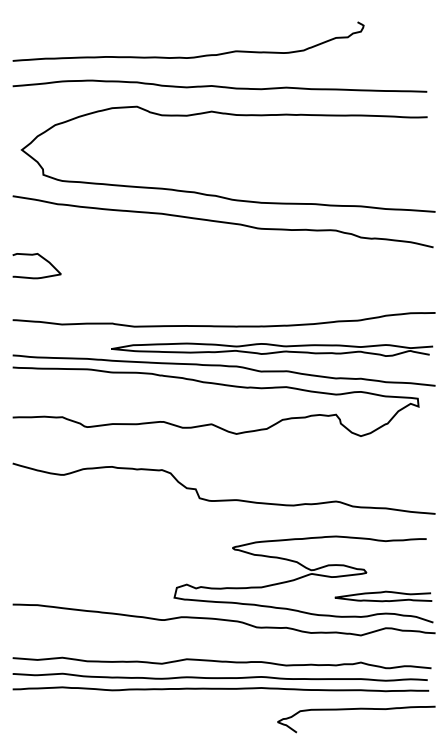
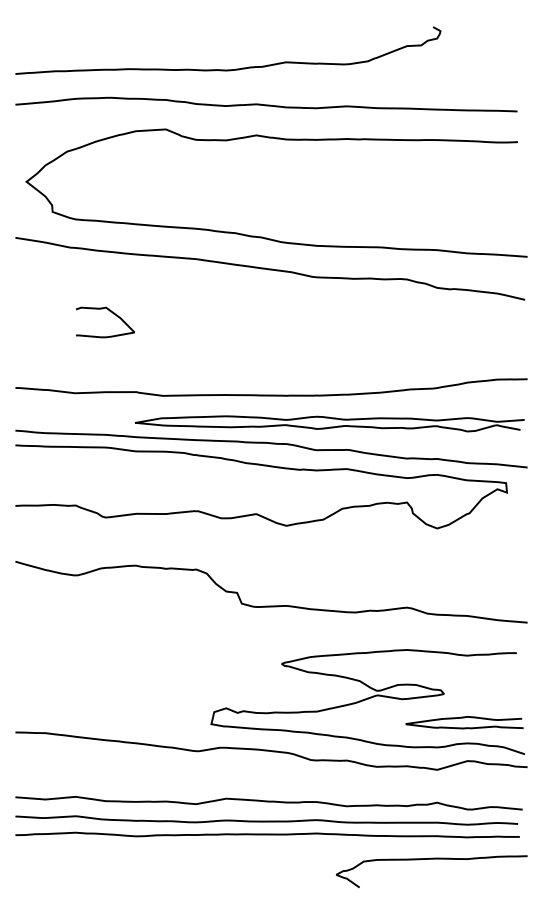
curve: (40, 257) -> (109, 312), moved

